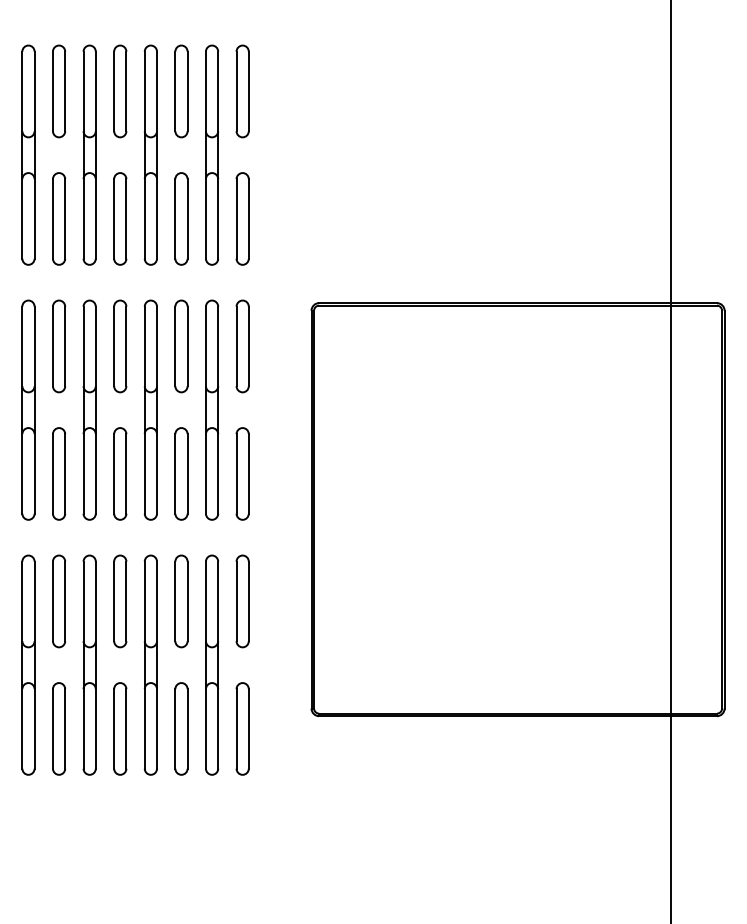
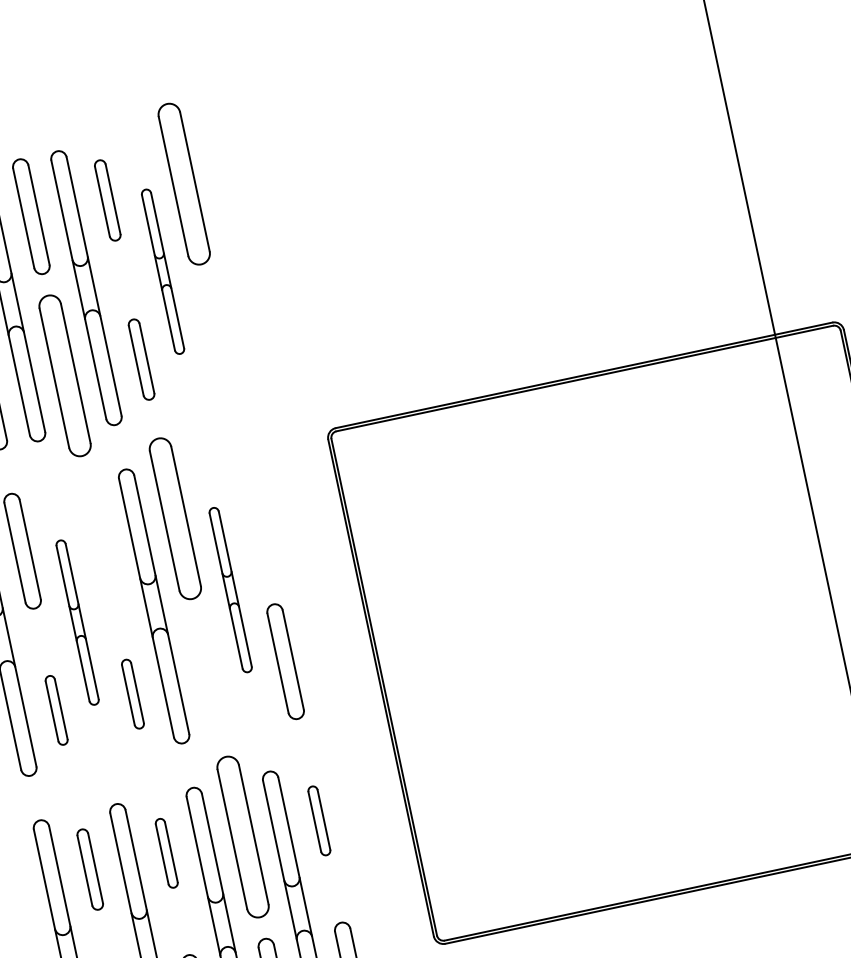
part: (181, 91) -> (107, 200), size x0.7
part: (242, 91) -> (183, 184), size x1.4
part: (212, 154) -> (163, 270), size x0.6
part: (120, 218) -> (65, 375), size x1.4
part: (181, 218) -> (141, 359), size x0.7
part: (242, 218) -> (217, 342), removed
part: (120, 346) -> (99, 535), removed
part: (181, 346) -> (175, 518), size x1.4
part: (242, 346) -> (251, 502), removed
part: (89, 409) -> (77, 621), size x0.6
part: (212, 409) -> (230, 589), size x0.6
part: (59, 473) -> (56, 709), size x0.6
part: (120, 473) -> (133, 693), size x0.6
part: (181, 473) -> (209, 677), removed
part: (58, 601) -> (89, 869), size x0.7
part: (120, 601) -> (166, 853), size x0.6
part: (181, 601) -> (243, 837), size x1.4
part: (242, 601) -> (319, 820), size x0.6

